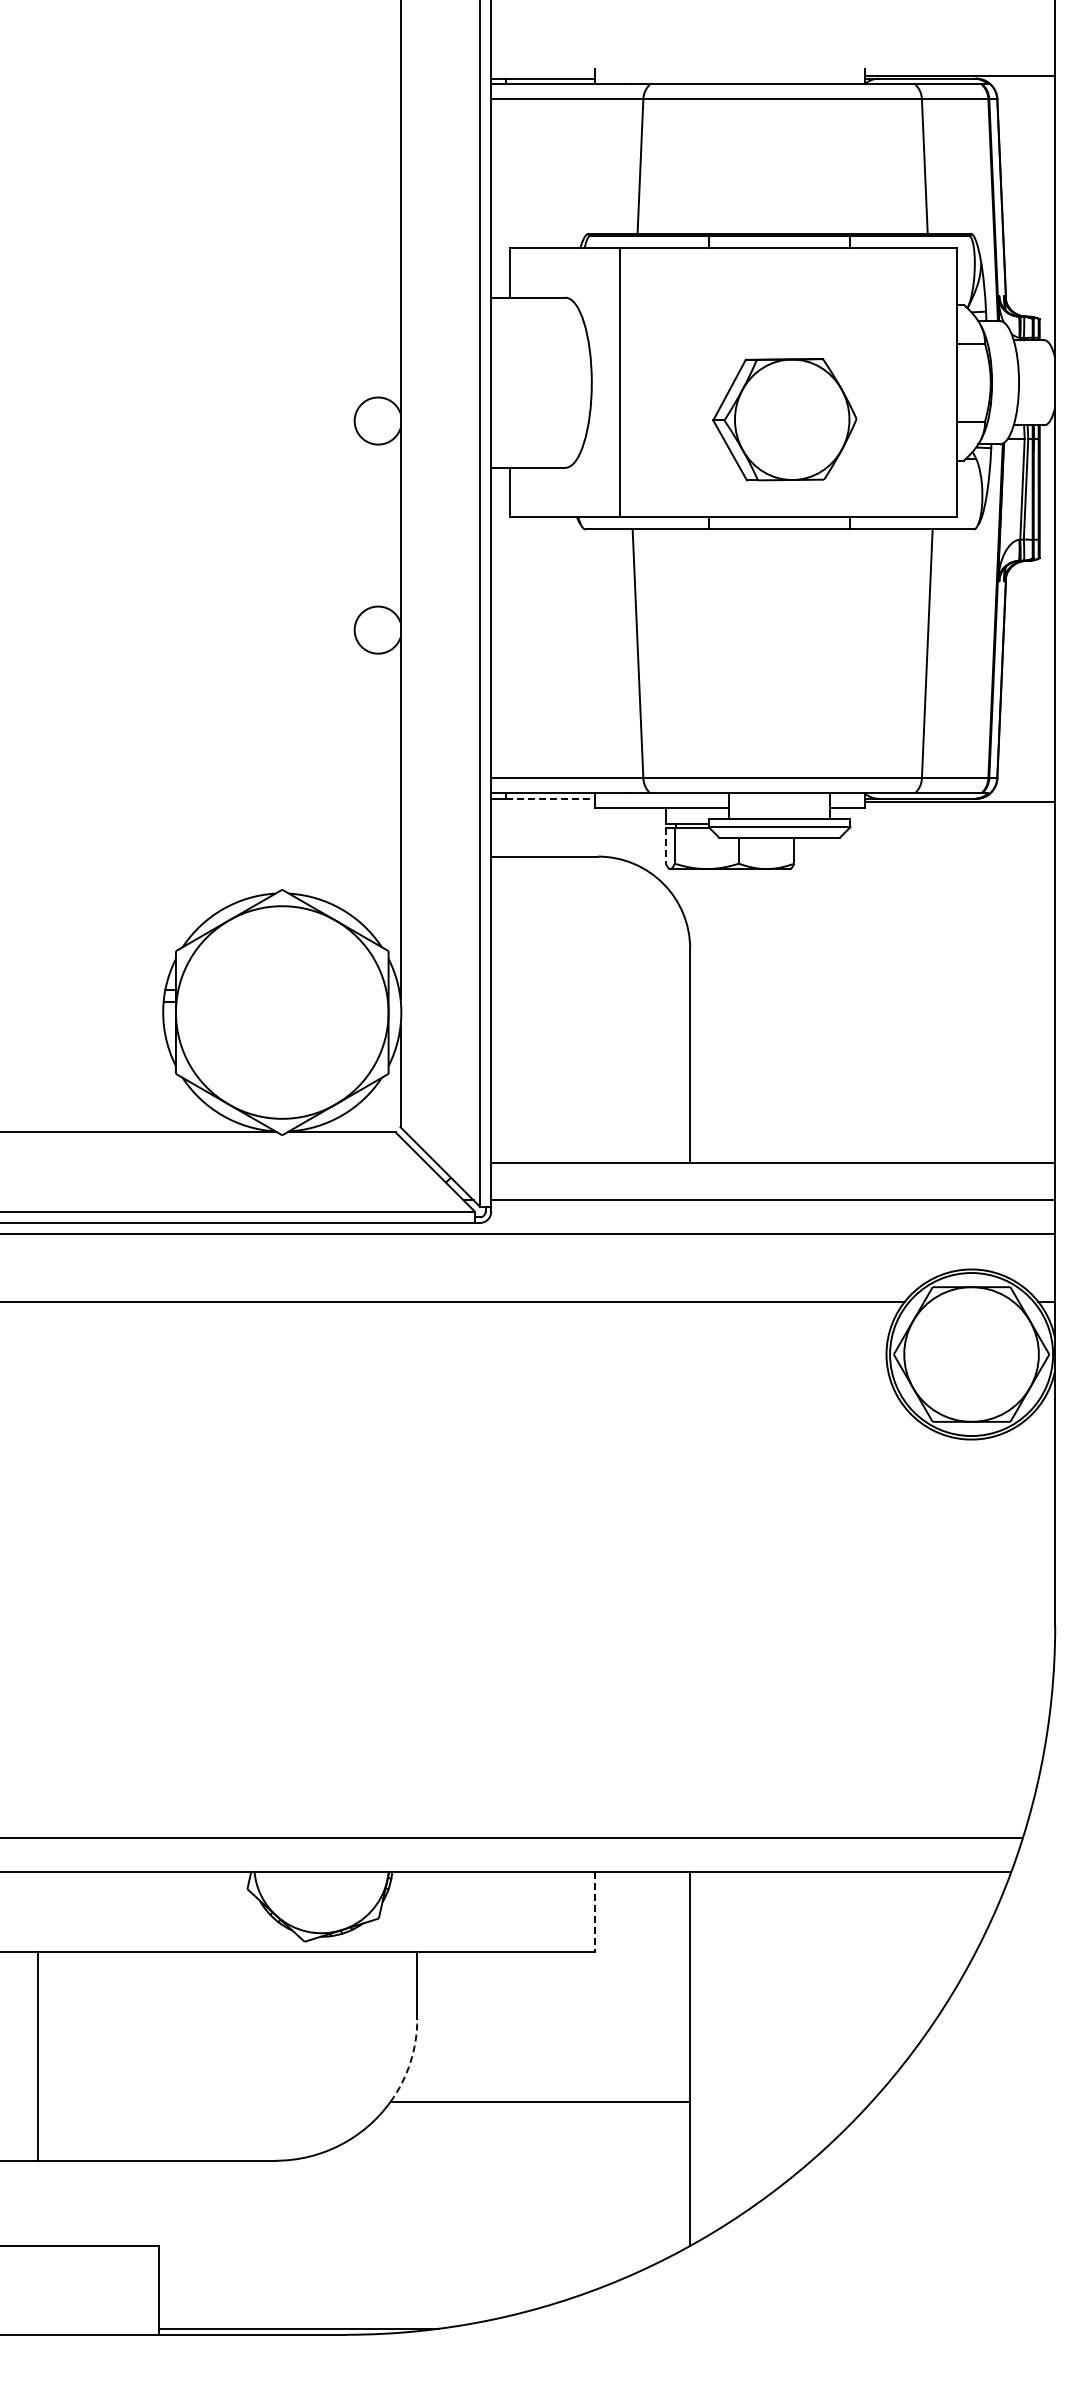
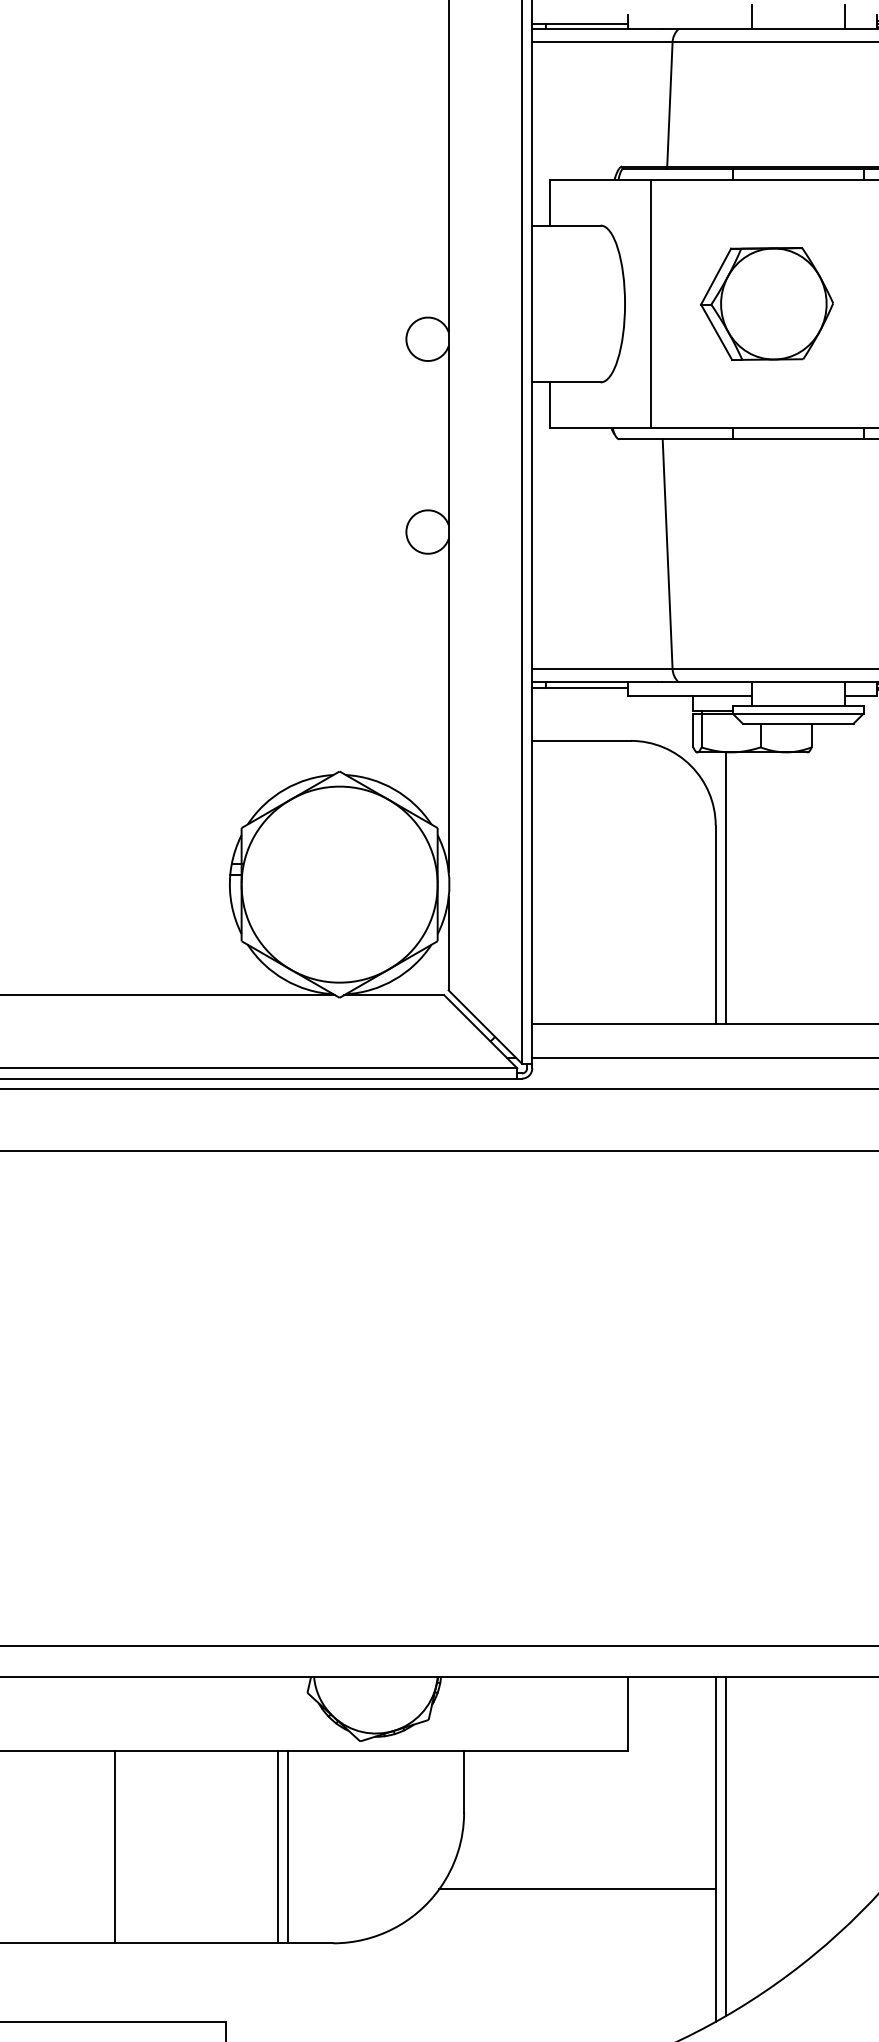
line: (729, 71) -> (751, 17), added
line: (829, 71) -> (844, 17), added
part: (784, 419) -> (766, 303), moved
line: (550, 798) -> (586, 687), dashed -> solid
line: (665, 845) -> (692, 730), dashed -> solid
line: (700, 1016) -> (725, 888), added
line: (594, 1911) -> (627, 1713), dashed -> solid
line: (215, 2055) -> (278, 1846), added
line: (225, 2055) -> (287, 1846), added
line: (700, 2055) -> (725, 1846), added
arc: (410, 2062) -> (457, 1852), dashed -> solid

